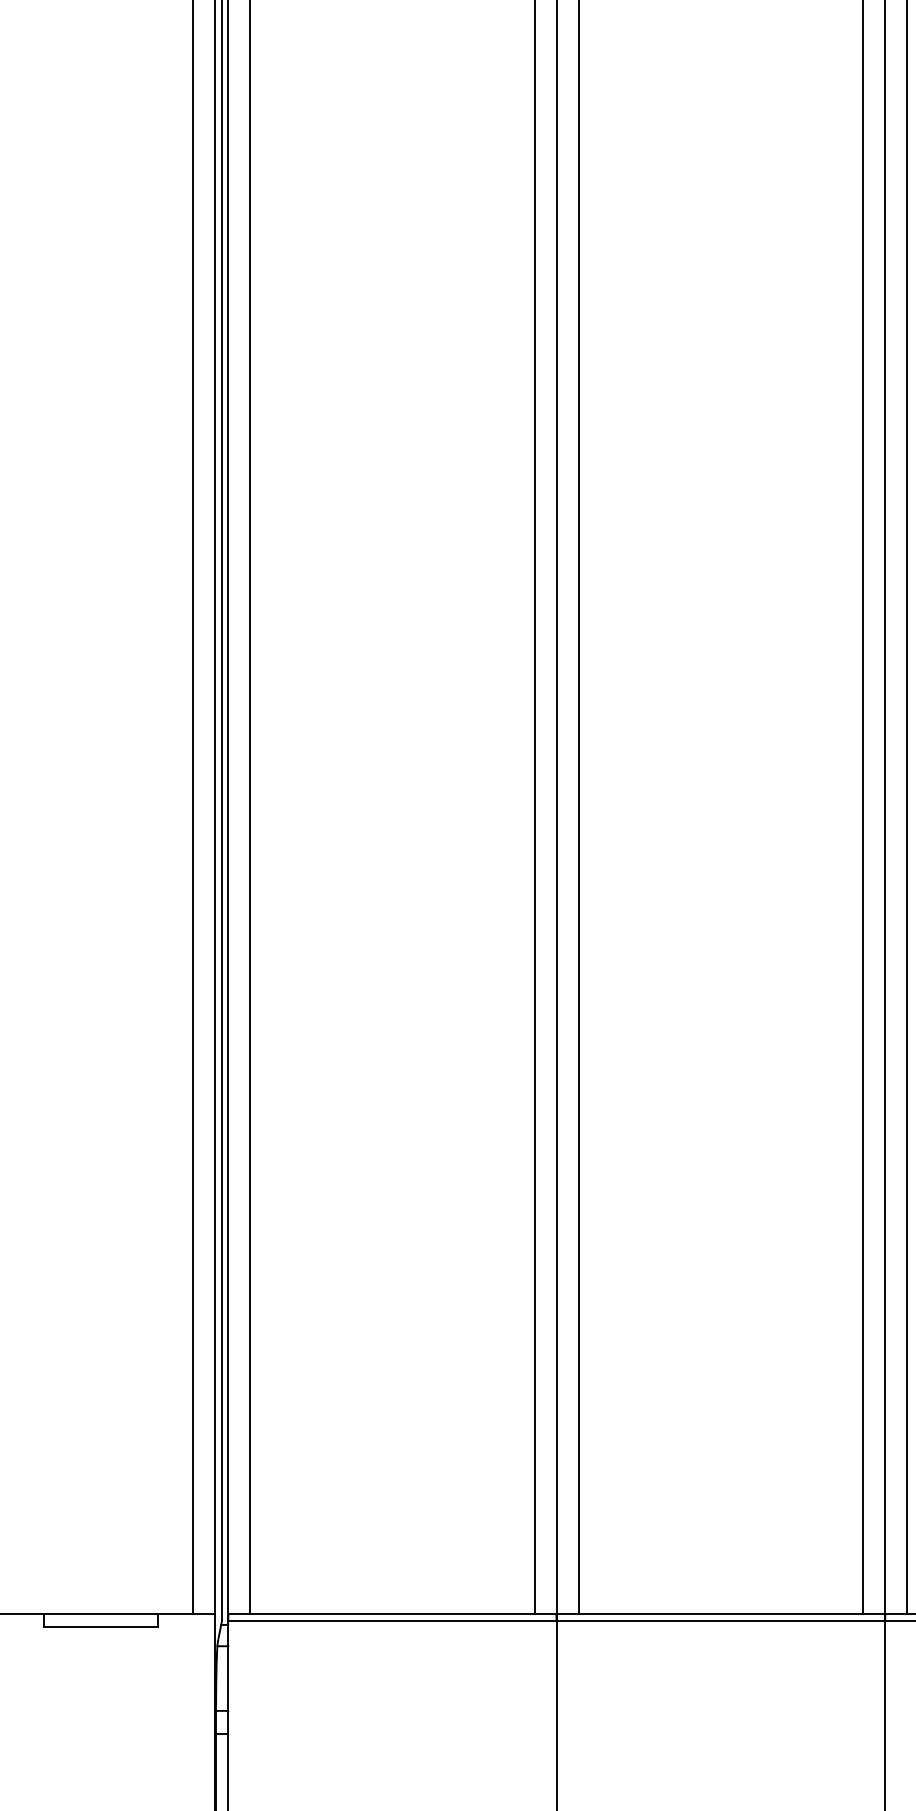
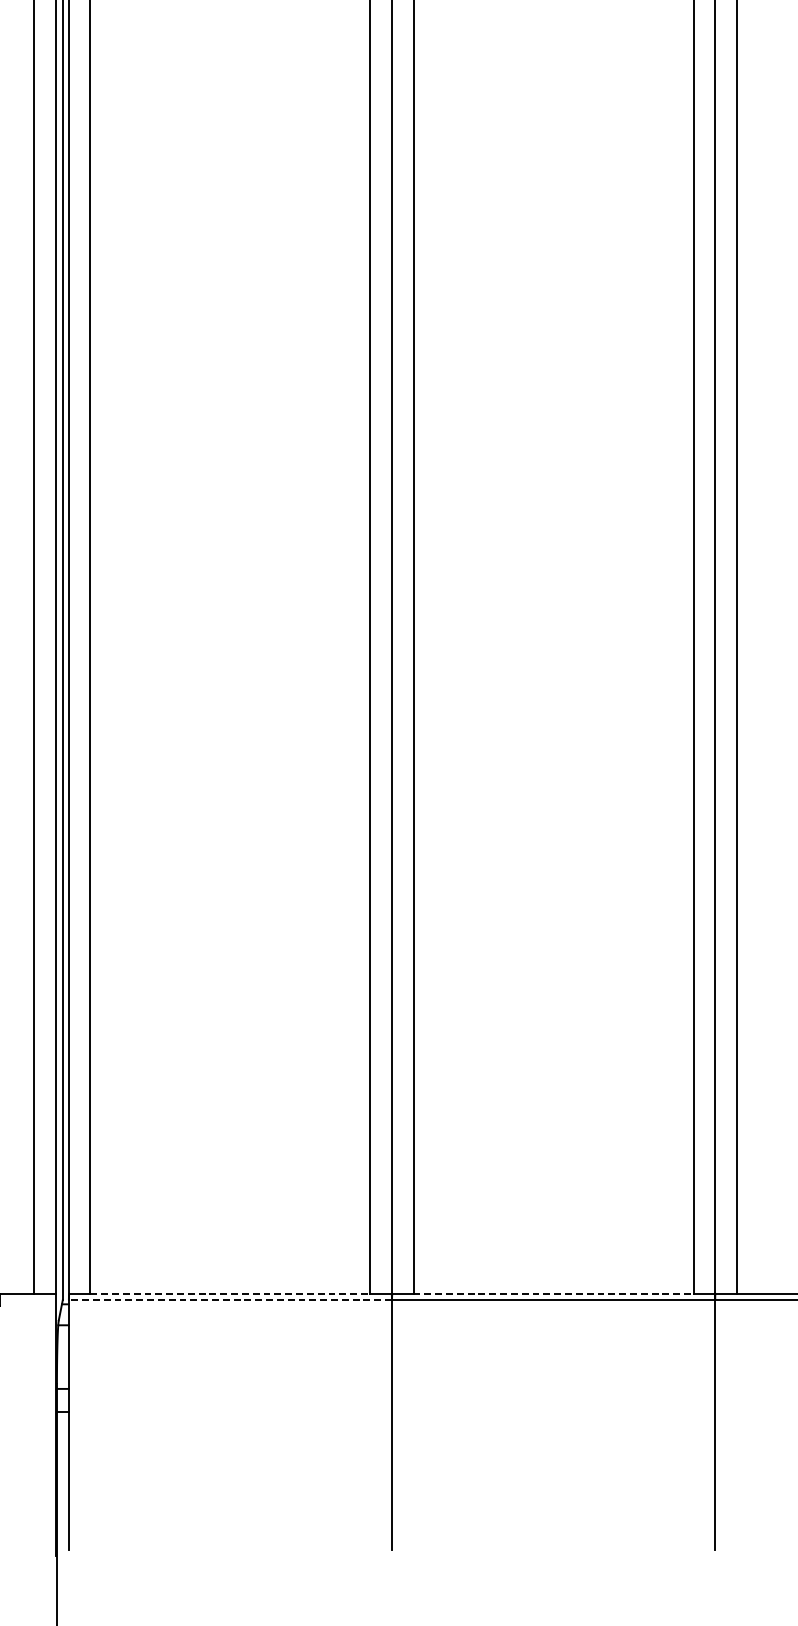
line: (392, 1613) -> (230, 1293), solid -> dashed
line: (721, 1613) -> (554, 1293), solid -> dashed
line: (391, 1620) -> (229, 1299), solid -> dashed

